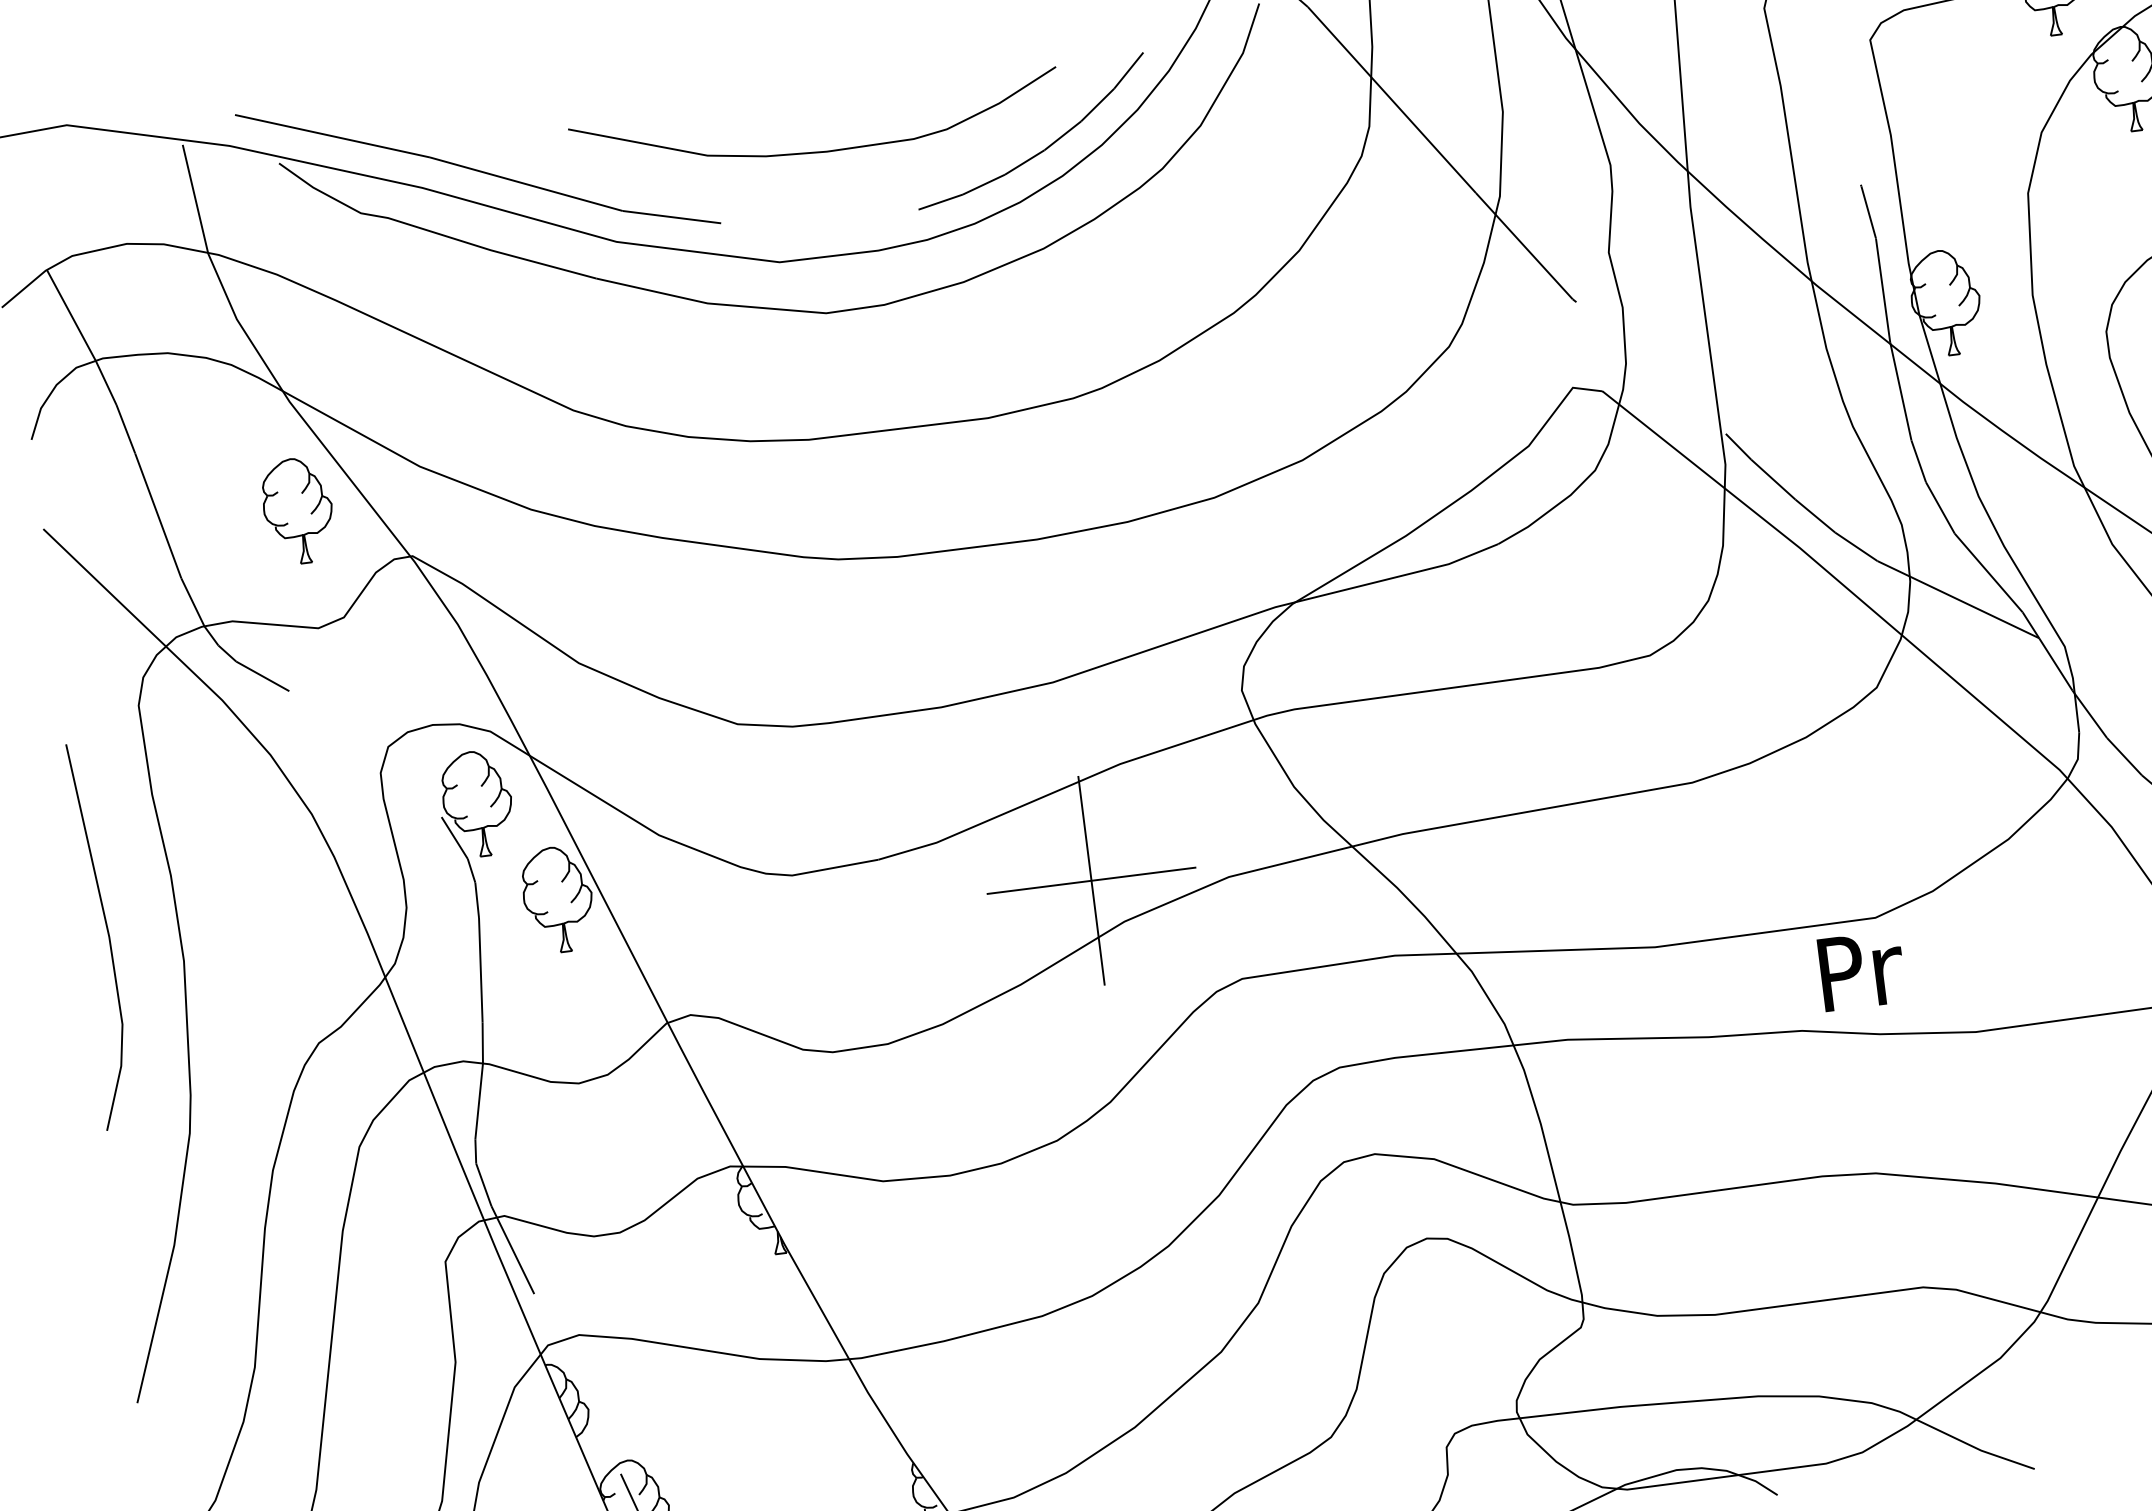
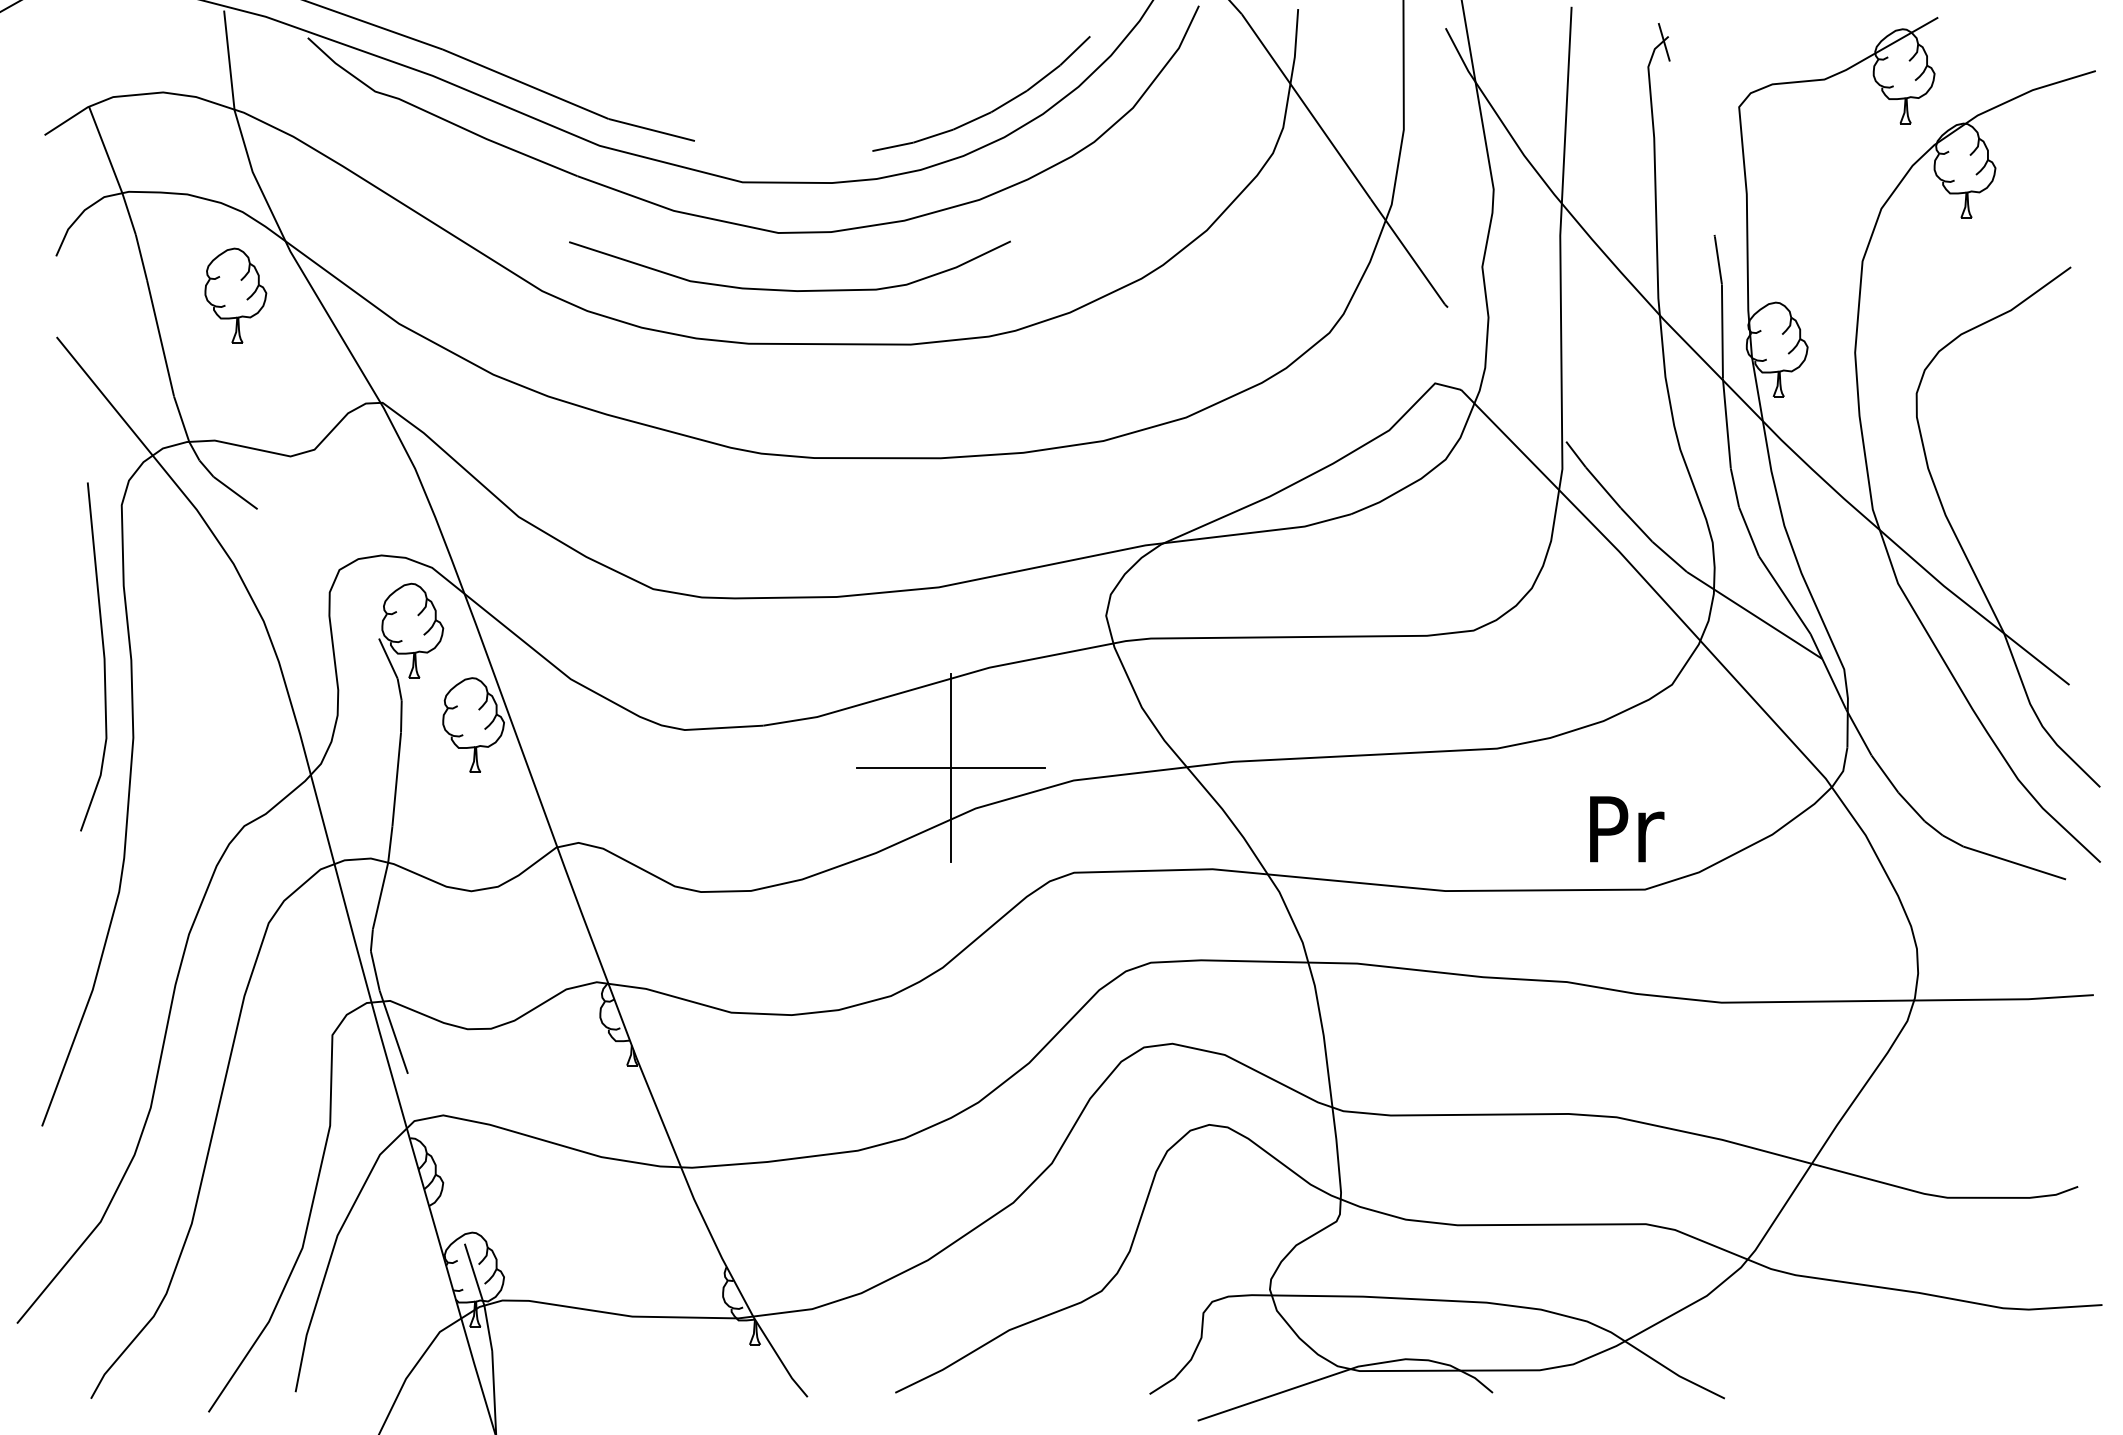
curve: (818, 150) -> (789, 289), moved
part: (297, 510) -> (235, 295), moved
line: (107, 934) -> (103, 656), moved
text: (1862, 970) -> (1627, 829), moved

